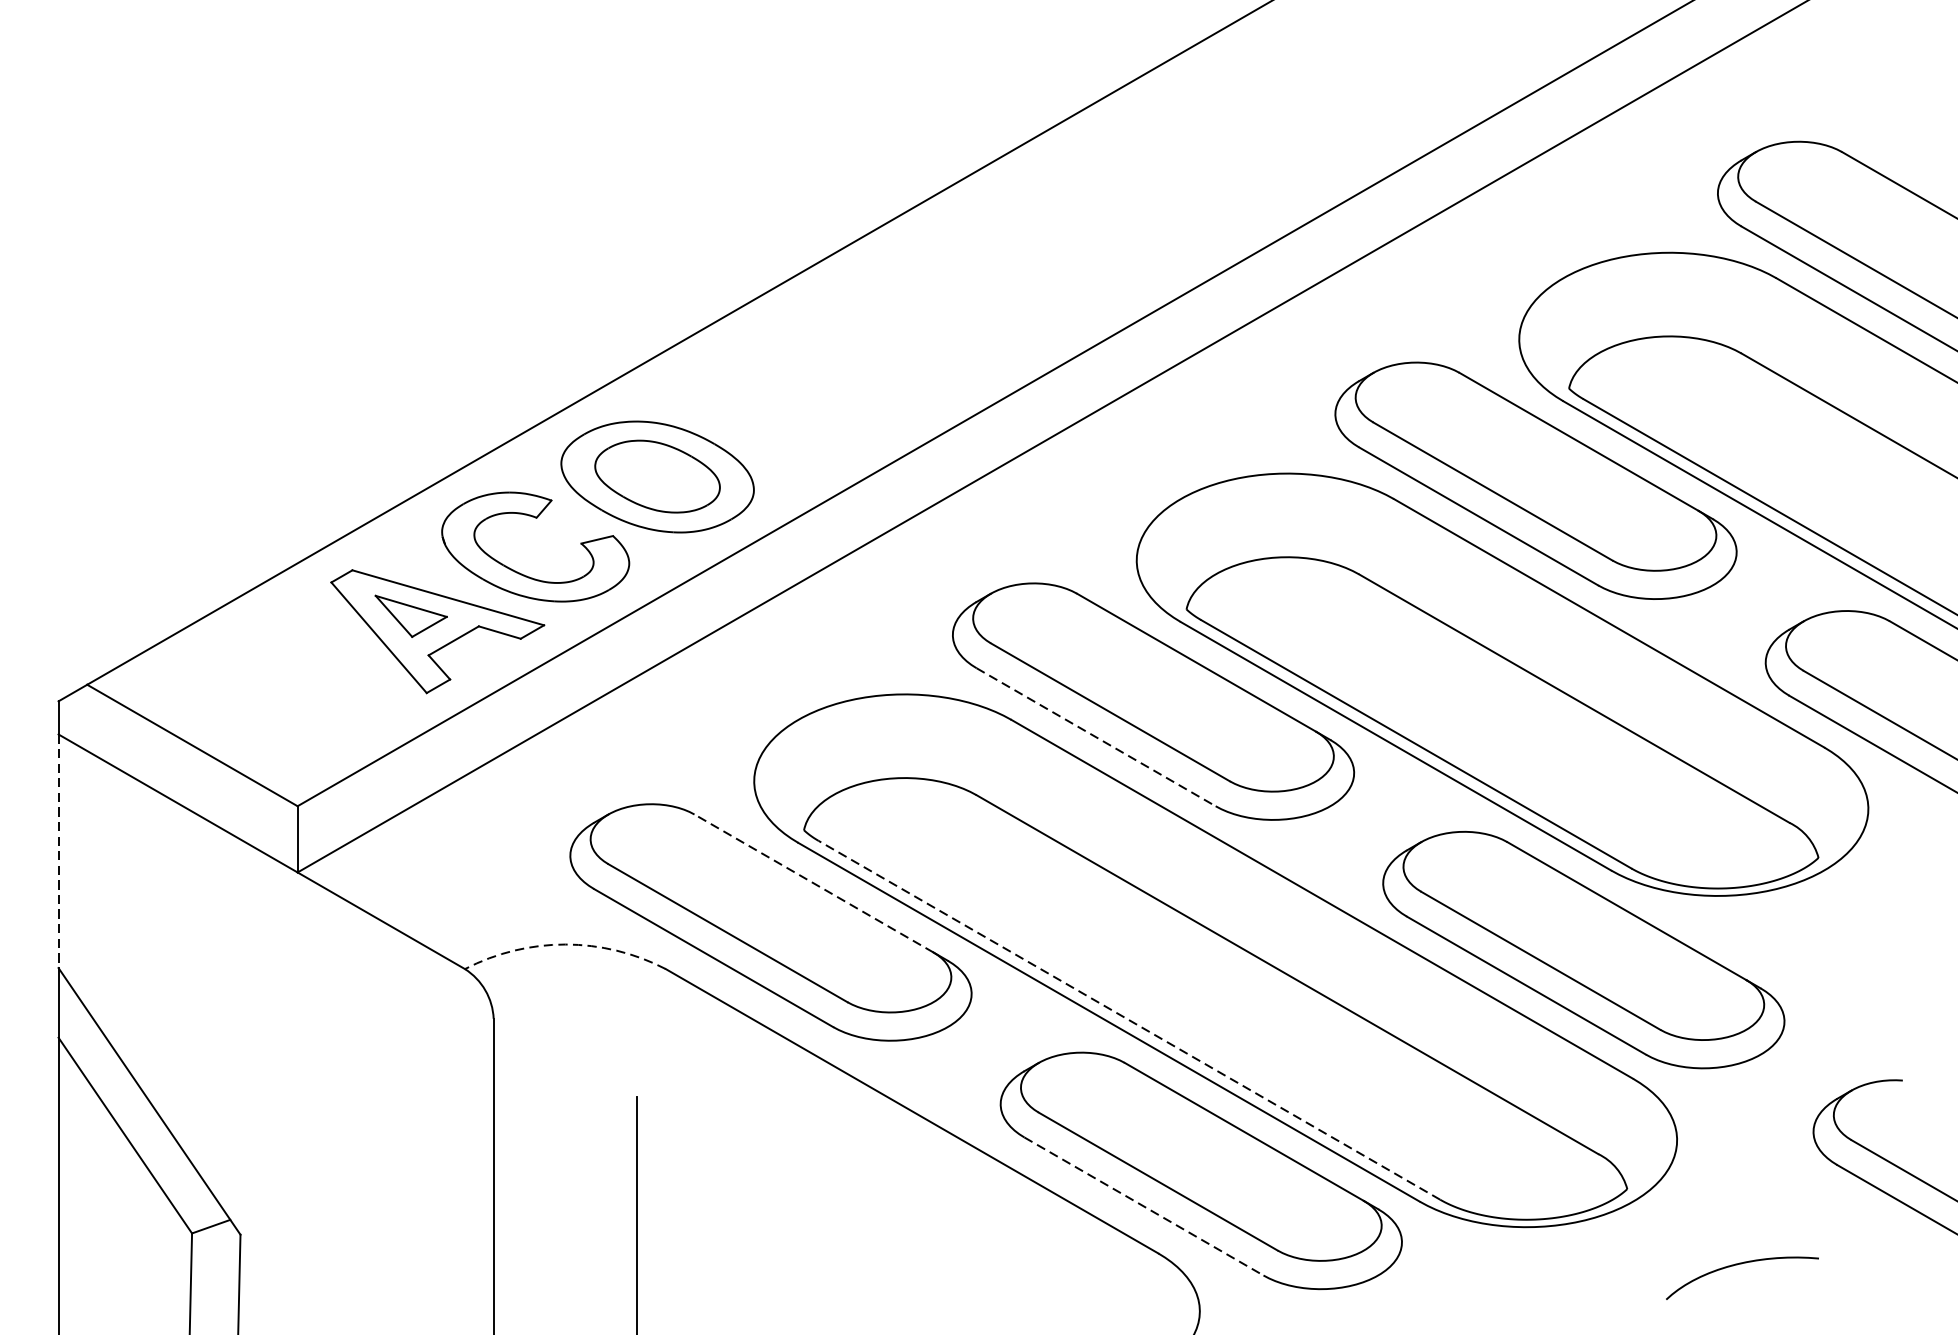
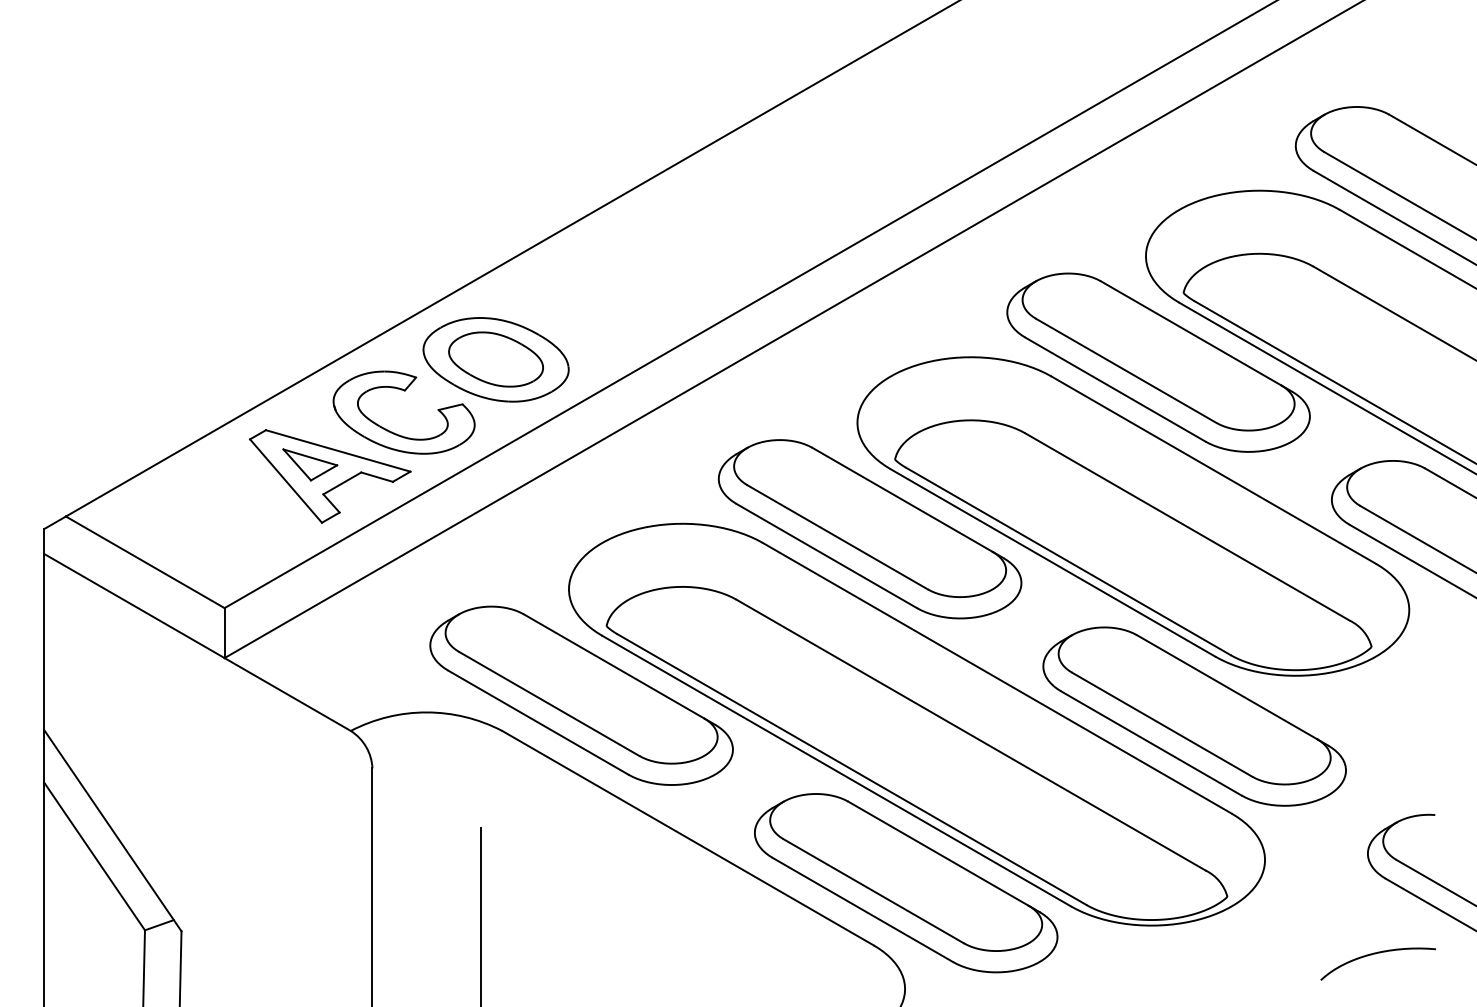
line: (1097, 737) -> (827, 556), dashed -> solid
line: (58, 851) -> (44, 642), dashed -> solid
line: (813, 883) -> (613, 666), dashed -> solid
arc: (565, 944) -> (426, 712), dashed -> solid
line: (1128, 1020) -> (851, 769), dashed -> solid
line: (1144, 1207) -> (863, 910), dashed -> solid
curve: (1738, 1265) -> (1375, 954), moved

